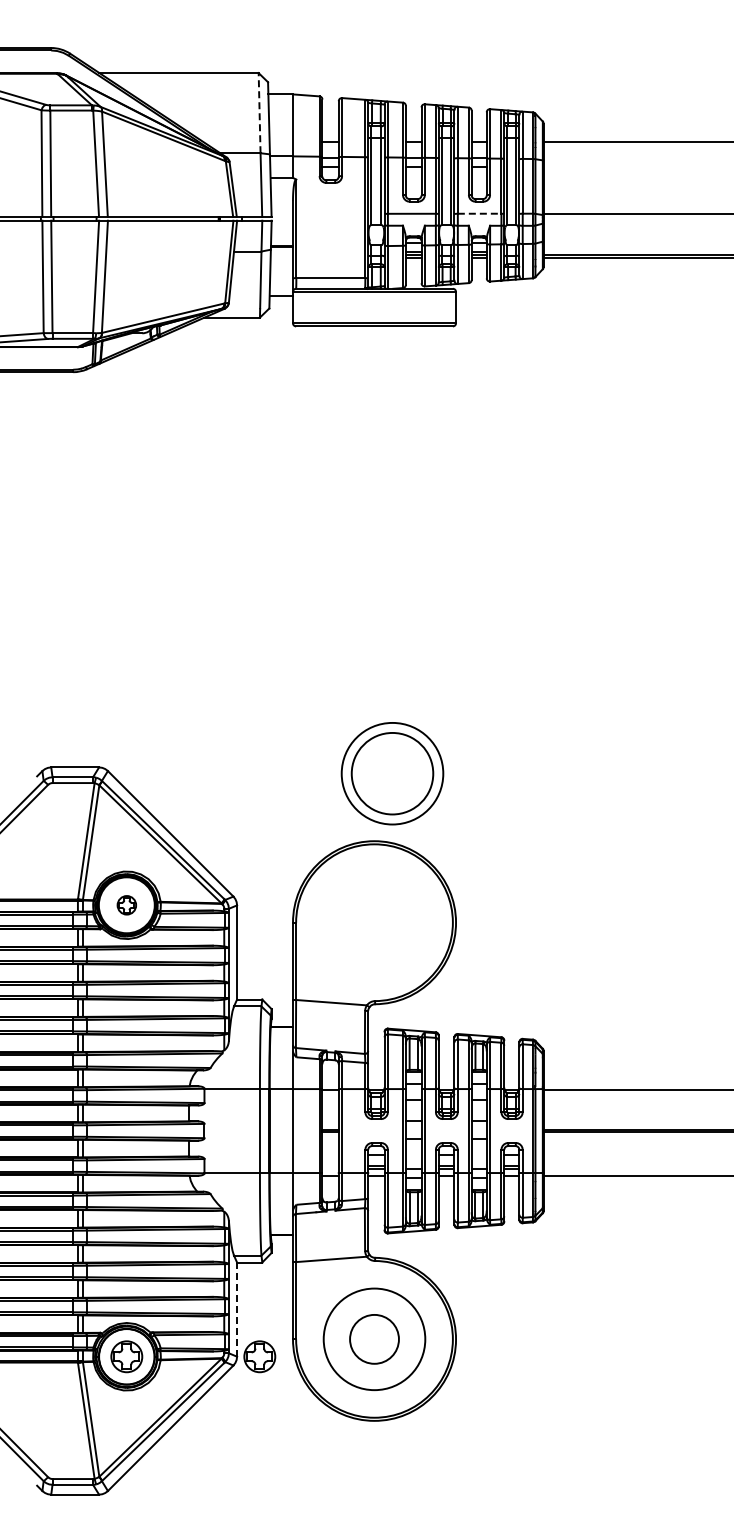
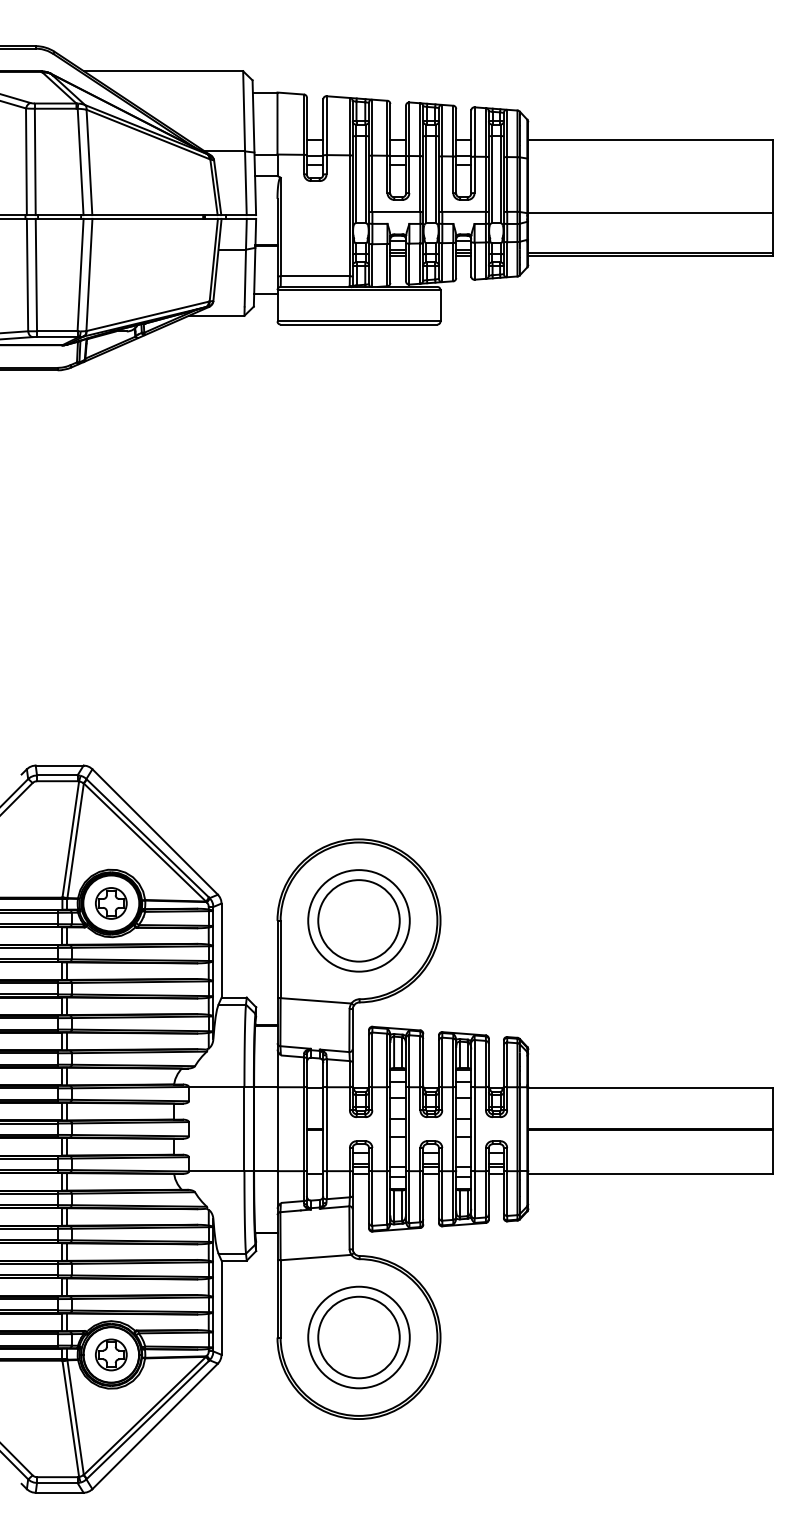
line: (260, 112) -> (244, 110), dashed -> solid
line: (480, 213) -> (464, 211), dashed -> solid
part: (392, 773) -> (358, 920), moved
part: (127, 905) -> (111, 903), size x1.67
line: (237, 1309) -> (221, 1307), dashed -> solid
circle: (374, 1339) -> (358, 1337), size x1.67
part: (260, 1356) -> (244, 1354), removed

